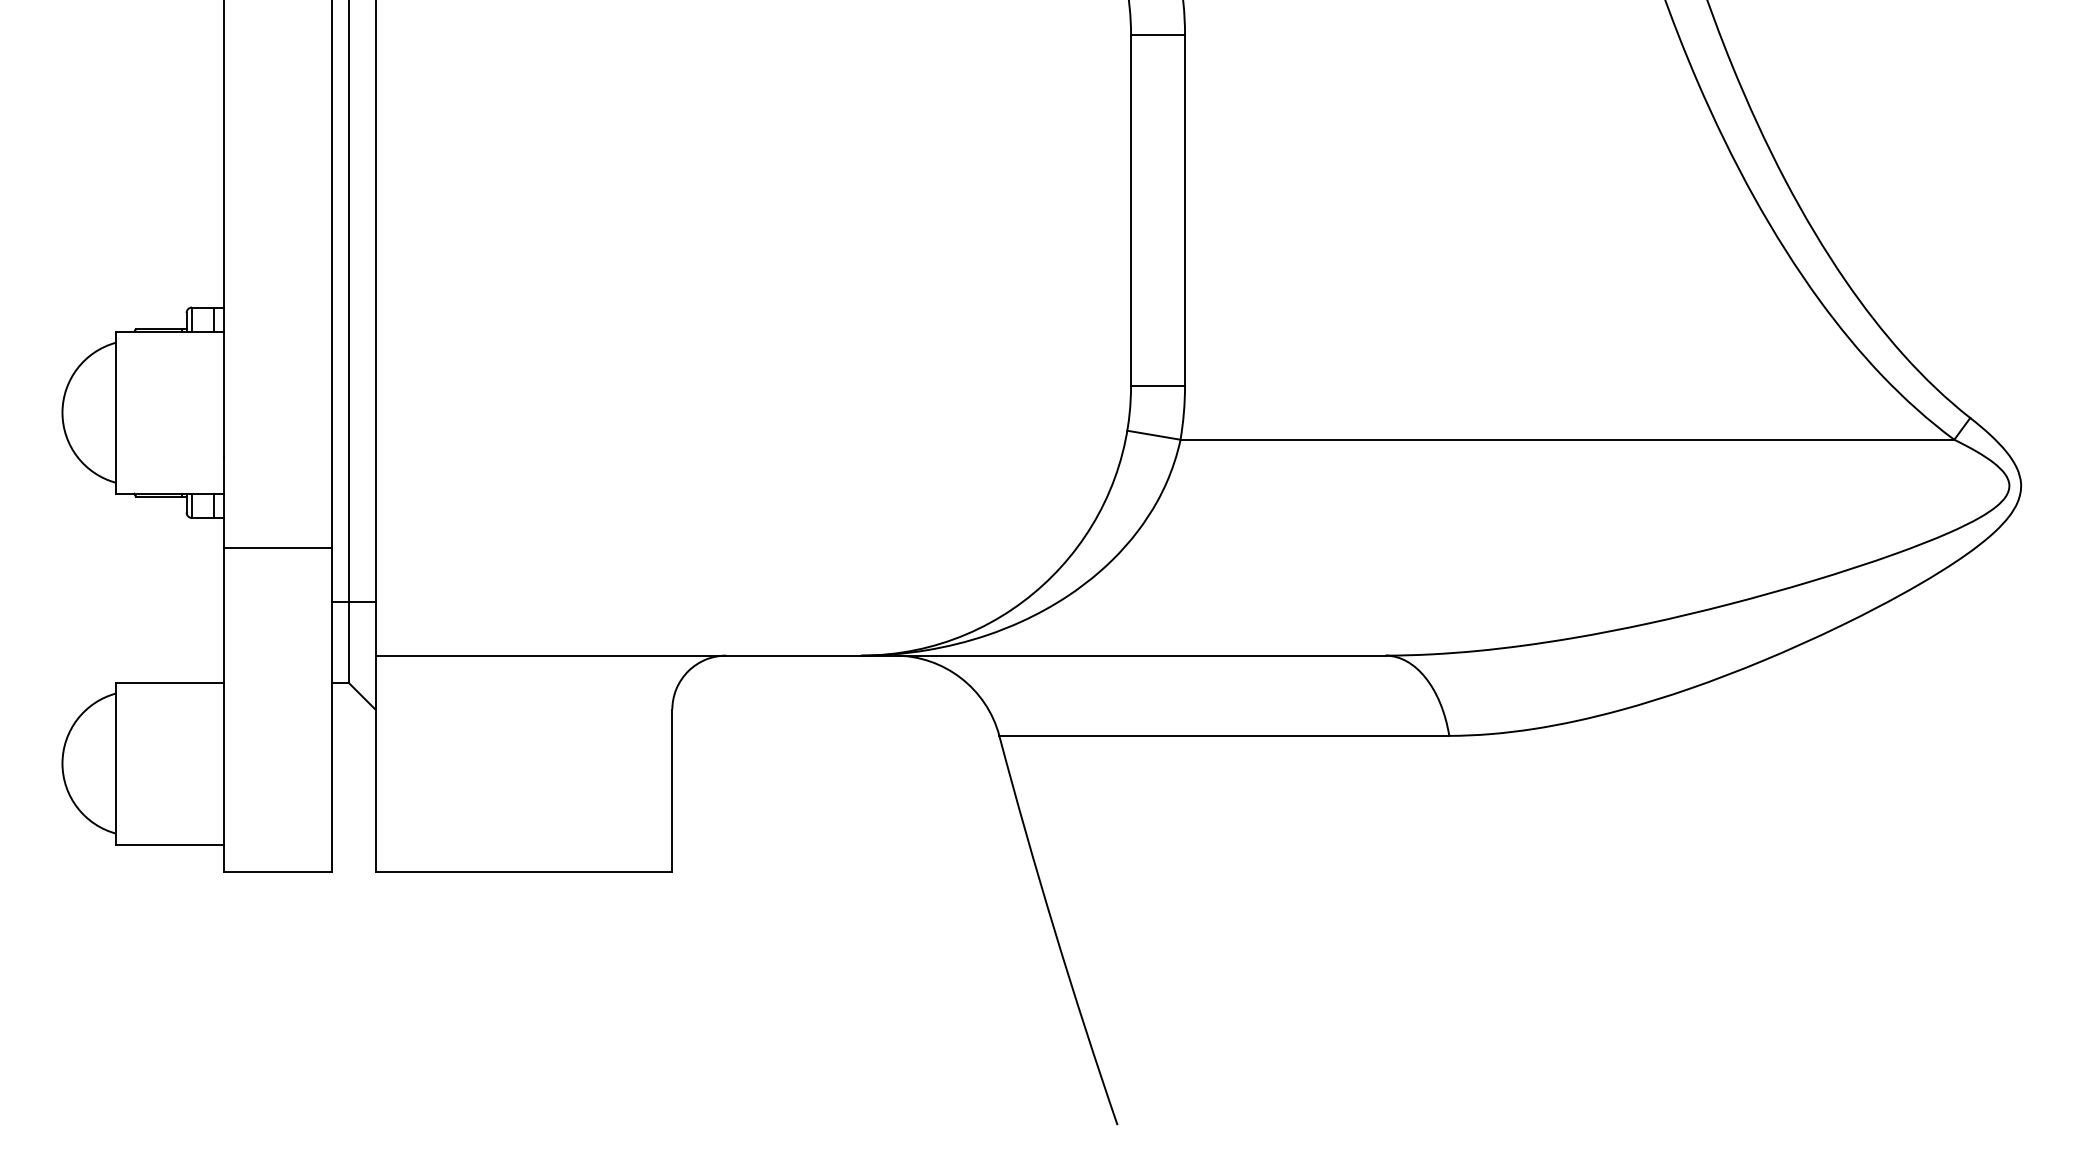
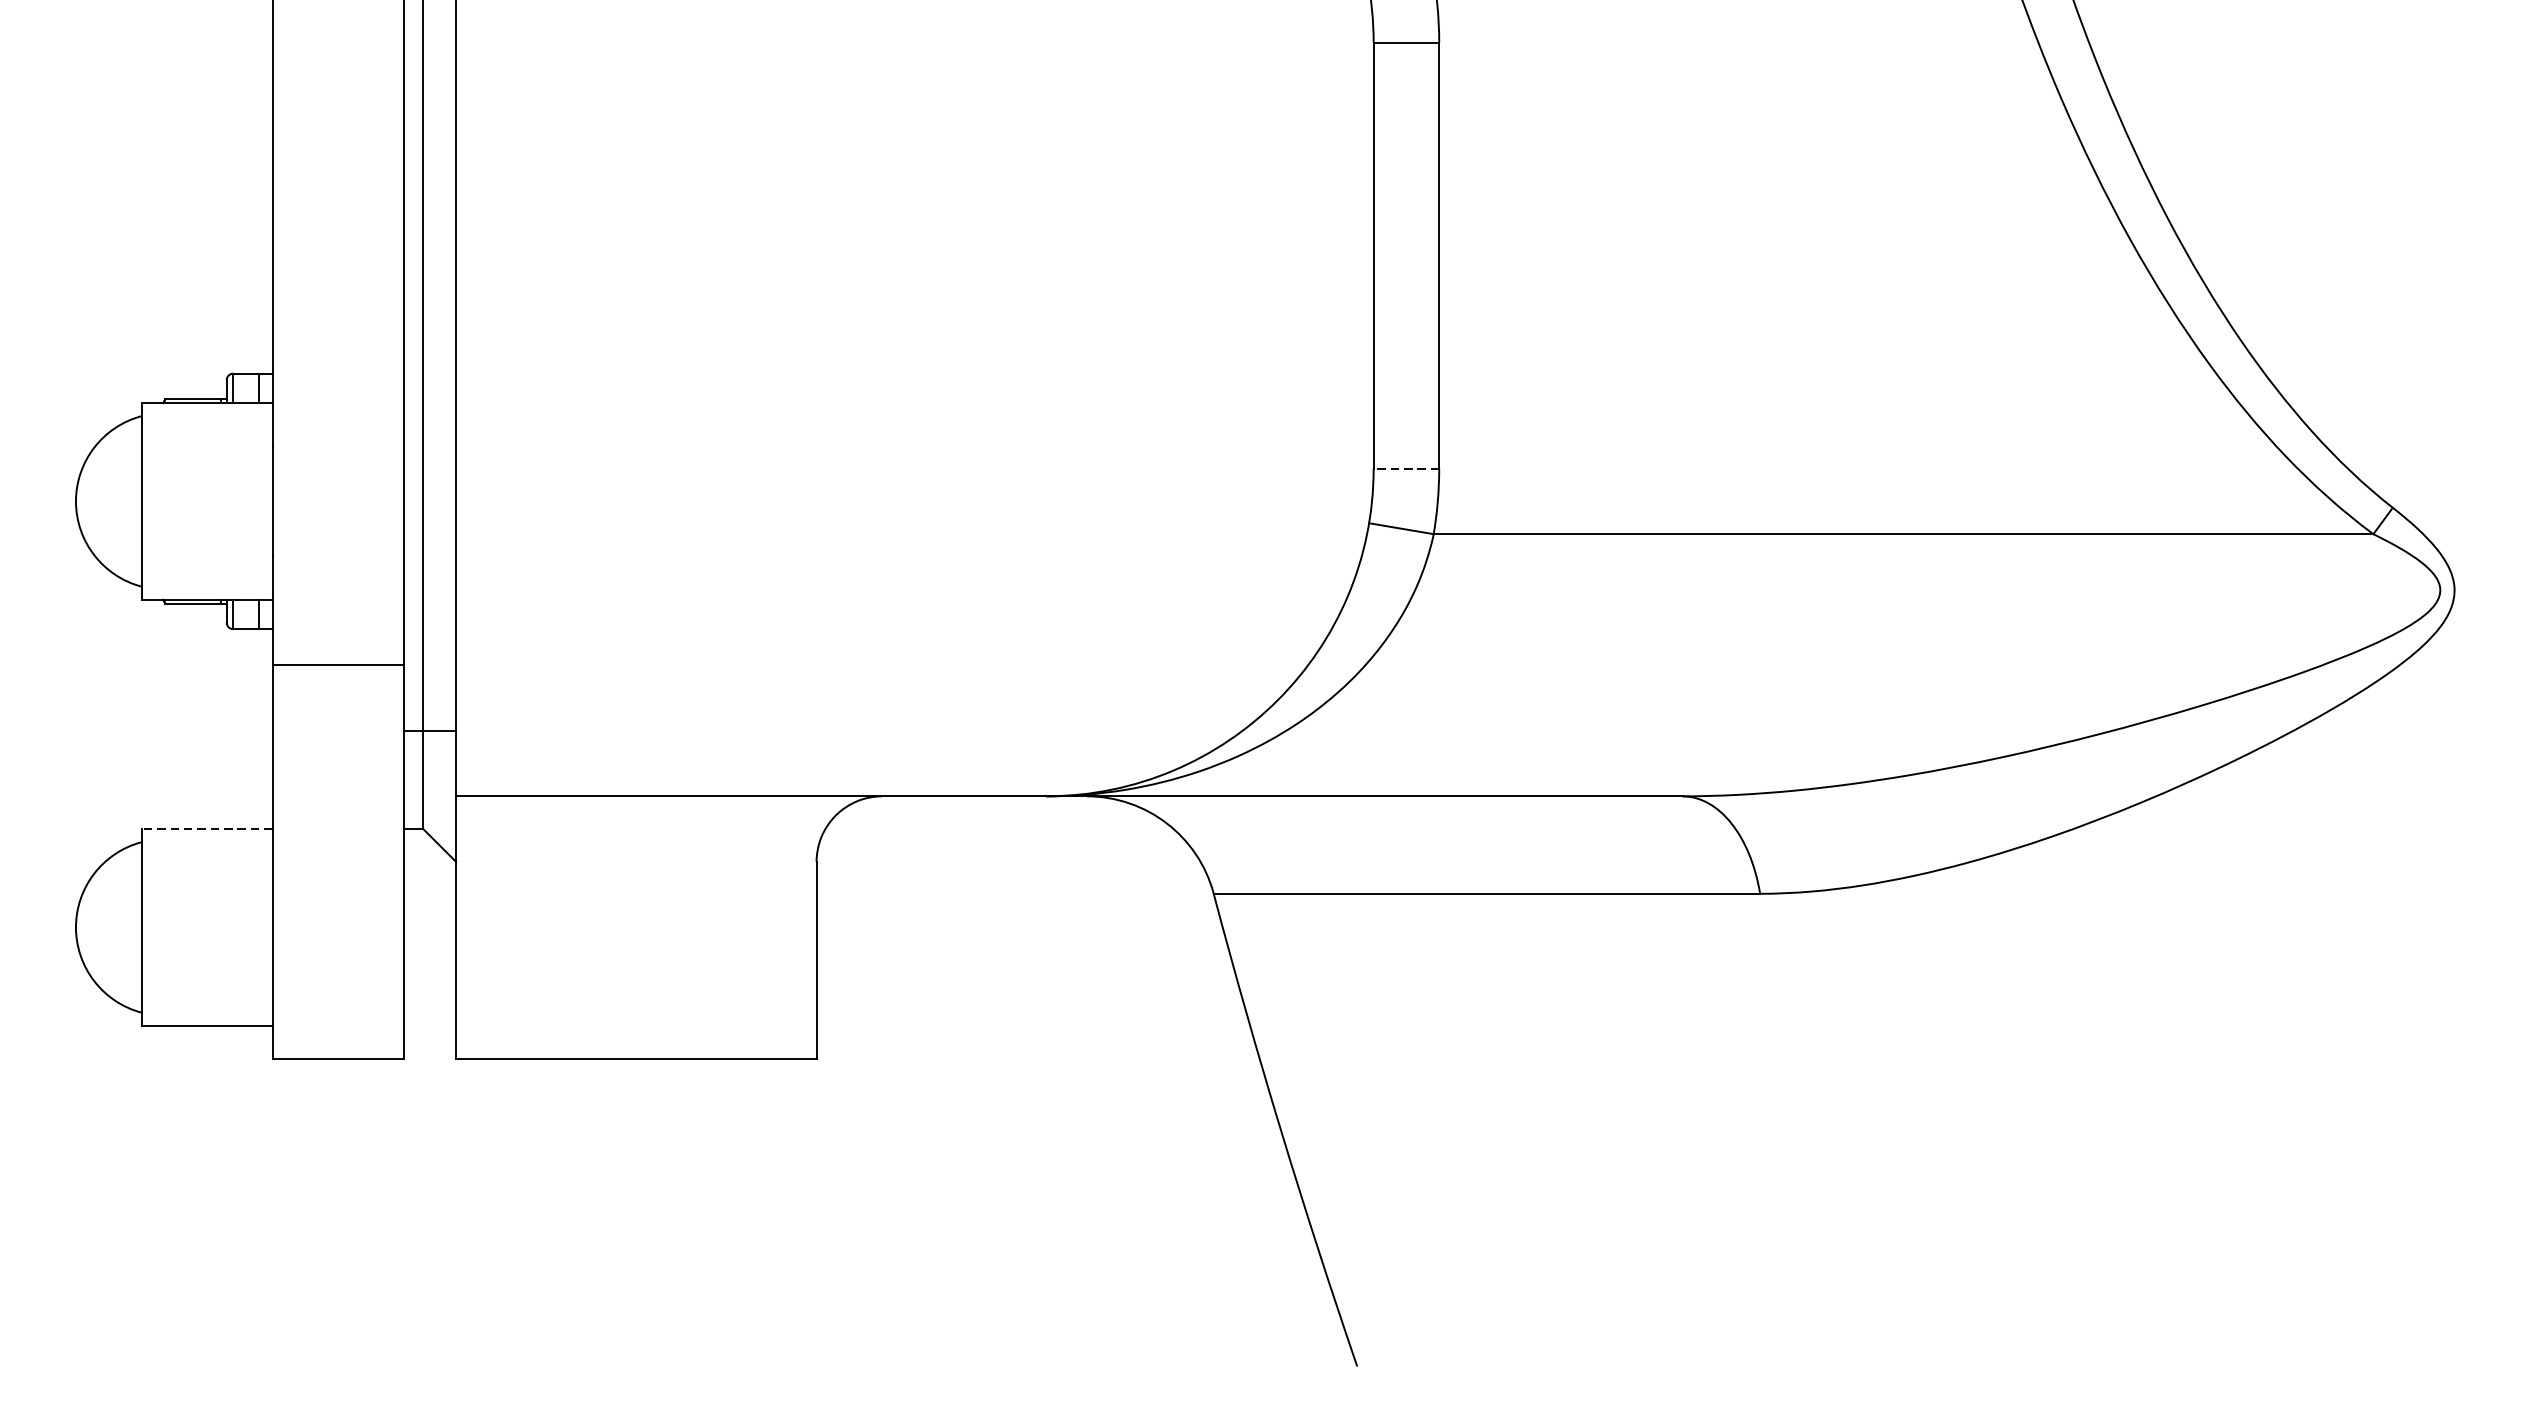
line: (1158, 385) -> (1406, 468), solid -> dashed
line: (170, 682) -> (207, 828), solid -> dashed

